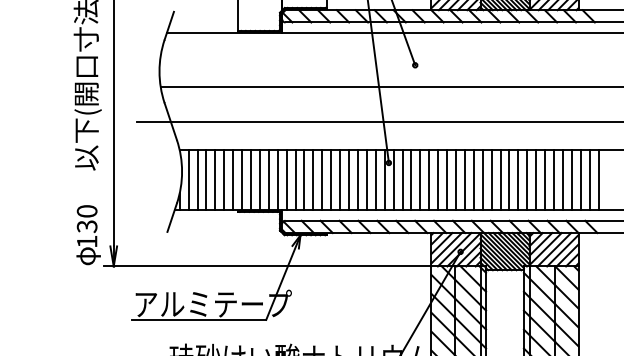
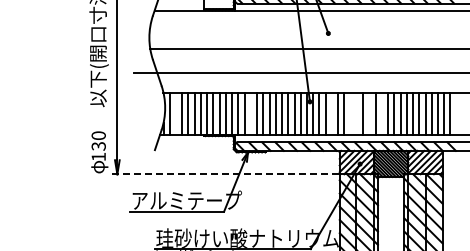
line: (198, 179) -> (176, 113), removed
line: (303, 179) -> (250, 113), removed
line: (419, 179) -> (331, 113), removed
line: (446, 179) -> (350, 113), removed
line: (455, 179) -> (356, 113), removed
line: (473, 179) -> (369, 113), removed
line: (491, 179) -> (381, 113), removed
line: (598, 179) -> (456, 113), removed
line: (266, 266) -> (224, 174), solid -> dashed

